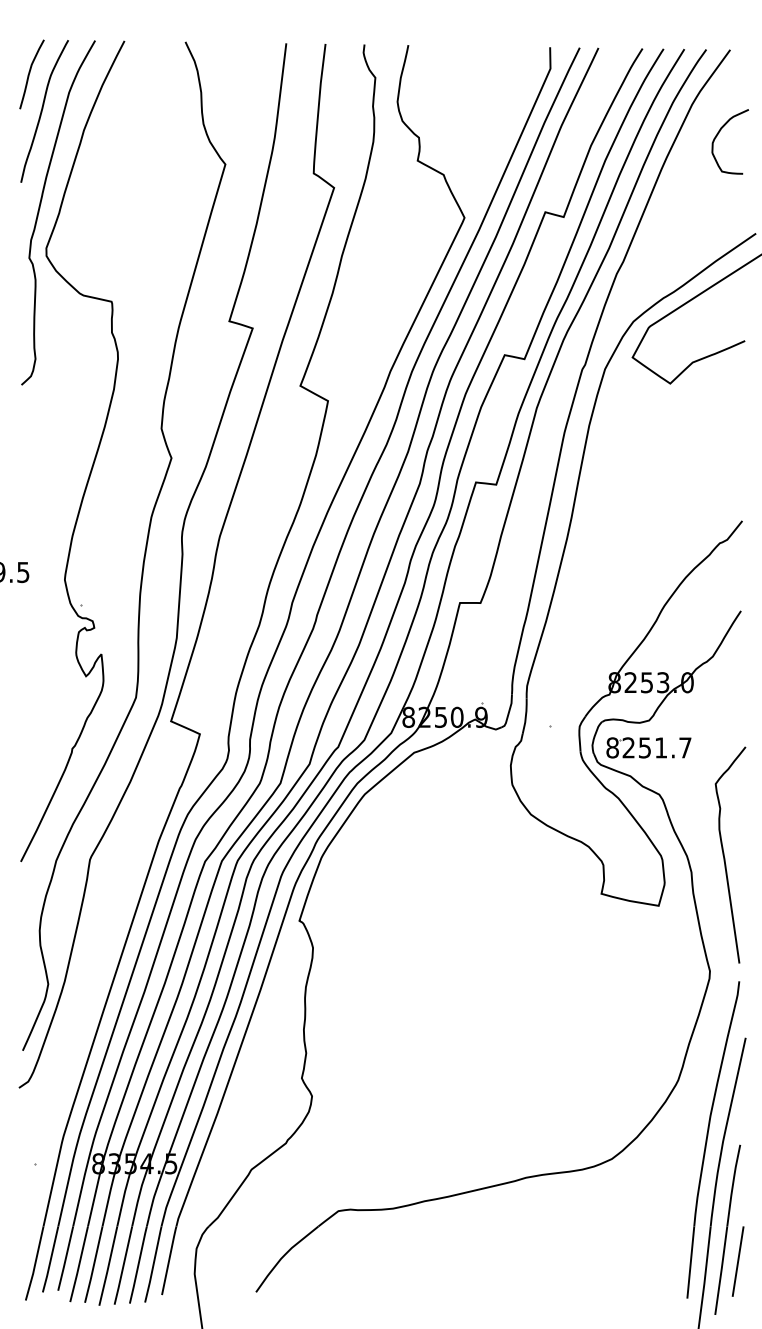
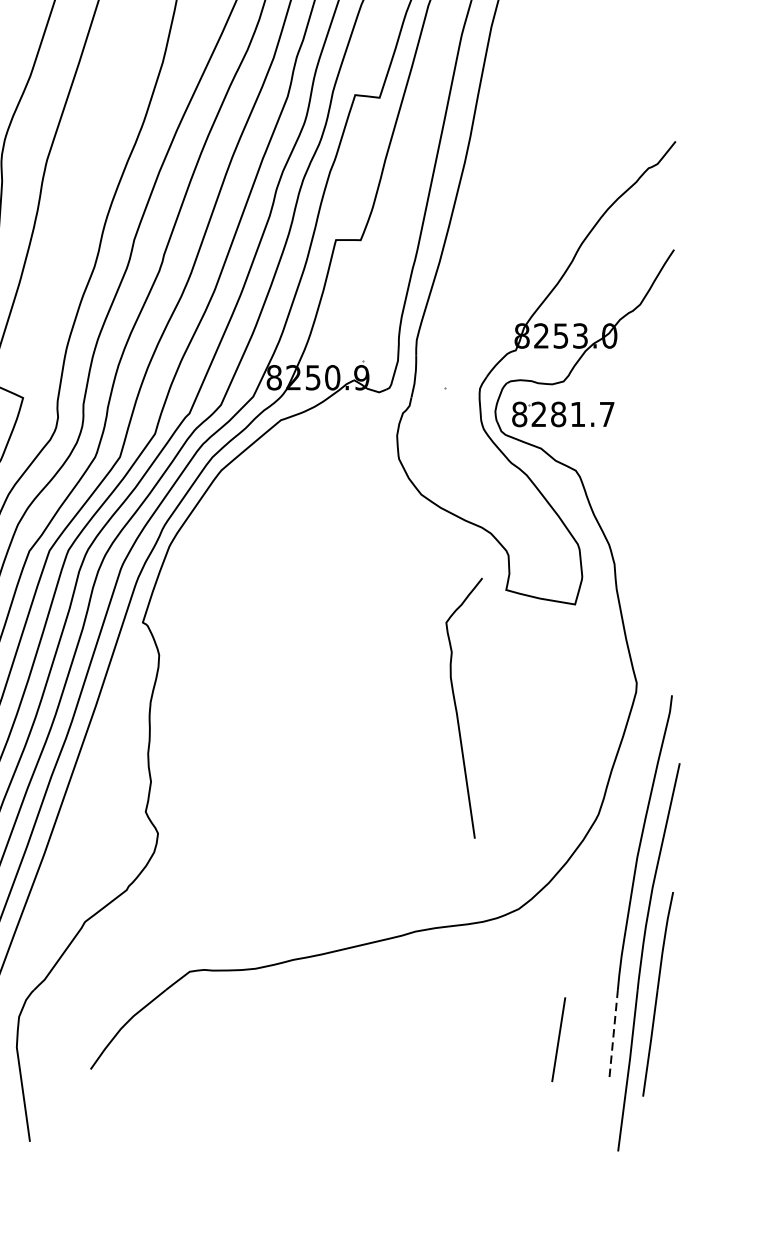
text: (644, 747) -> (557, 413), 8251.7 -> 8281.7
curve: (724, 854) -> (456, 707), moved
line: (737, 1261) -> (557, 1039), moved
line: (690, 1262) -> (613, 1033), solid -> dashed

